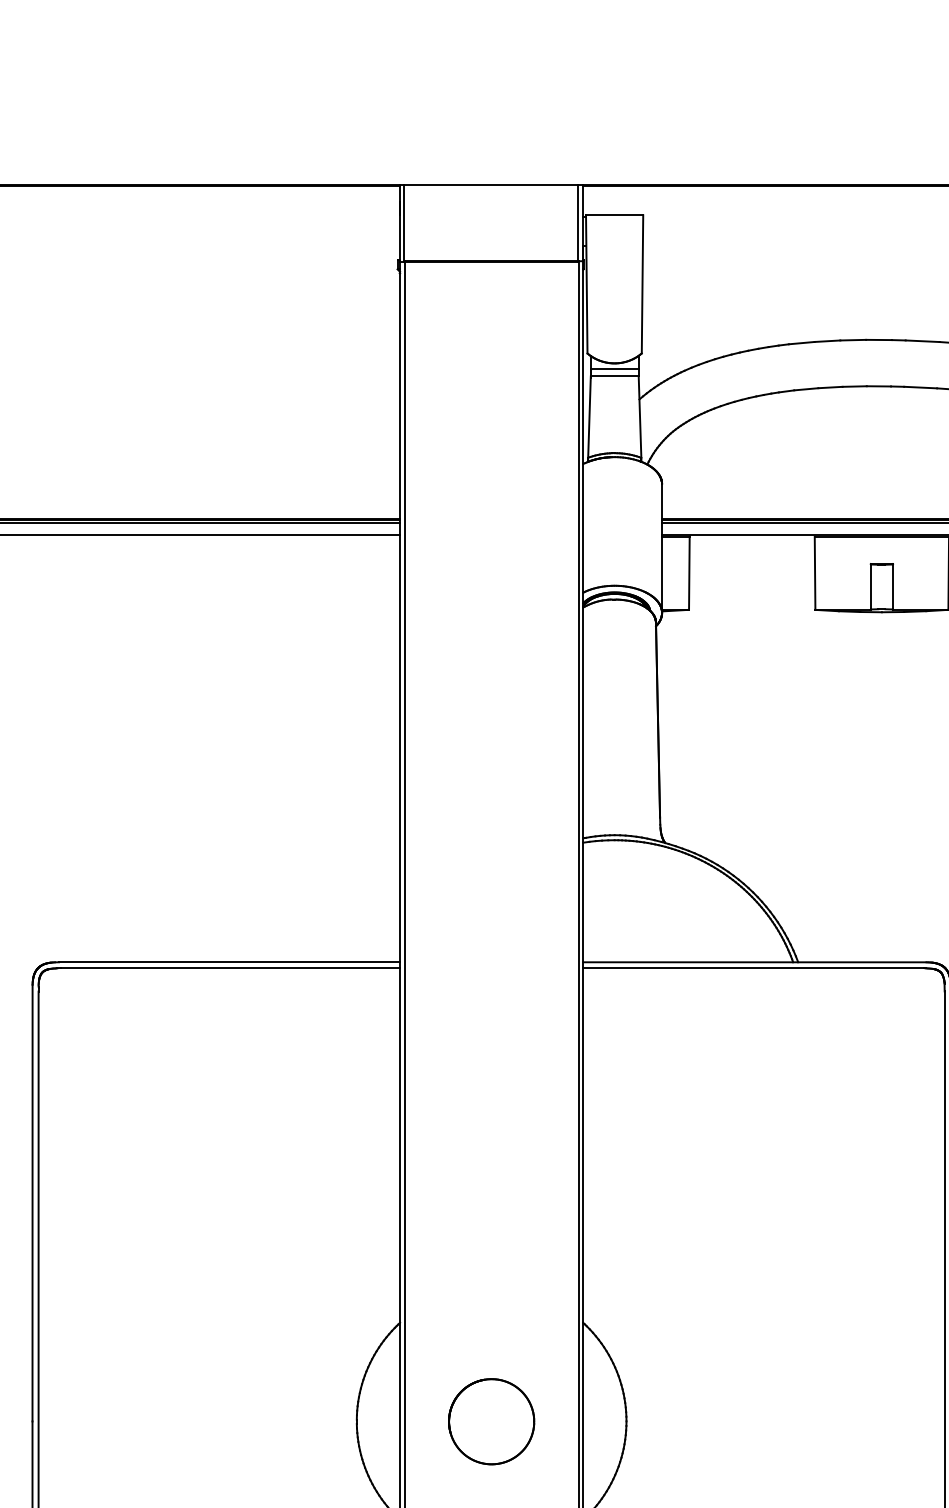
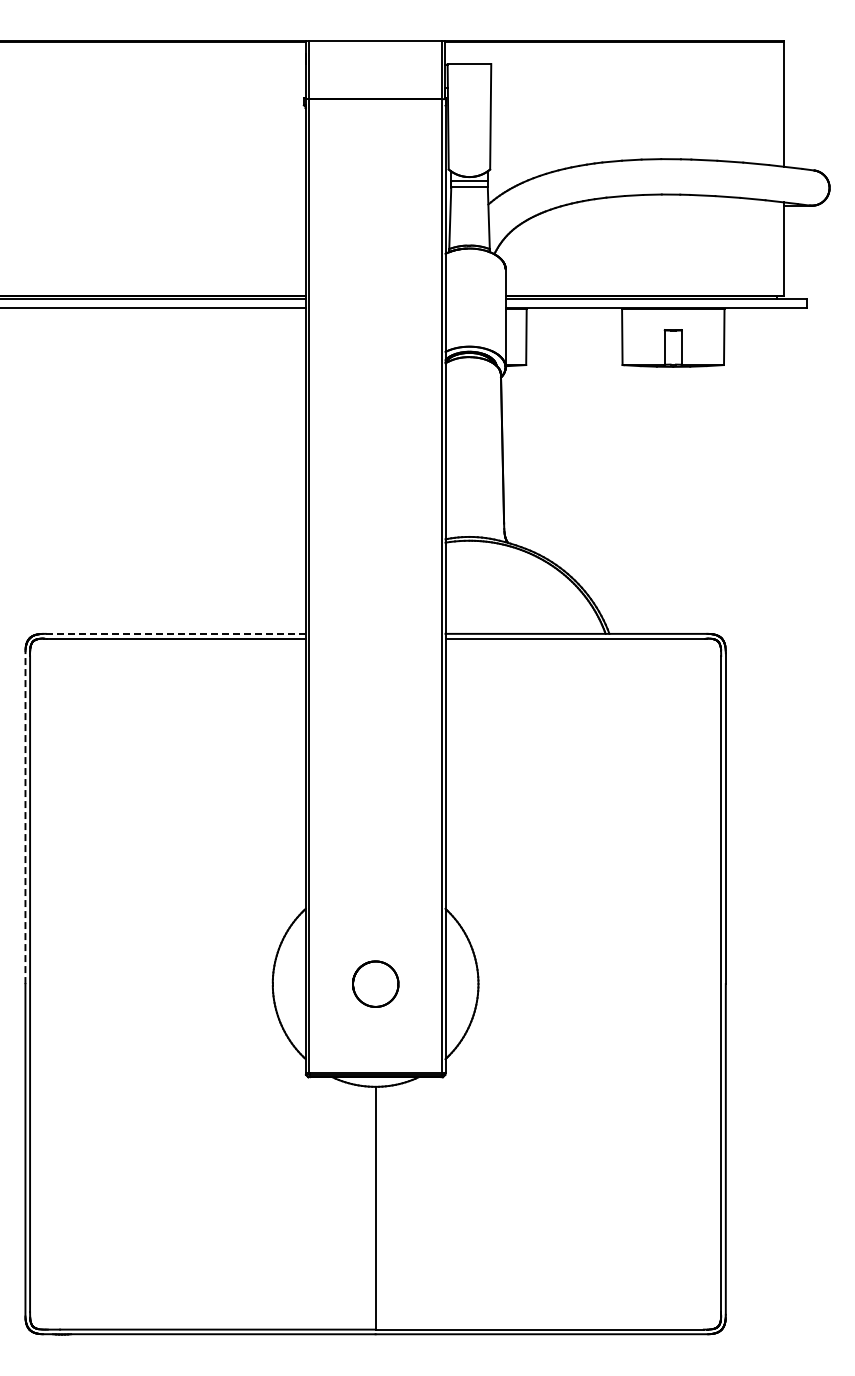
line: (230, 961) -> (176, 633), solid -> dashed
line: (32, 1203) -> (25, 817), solid -> dashed
part: (491, 1420) -> (375, 983), size x0.7

